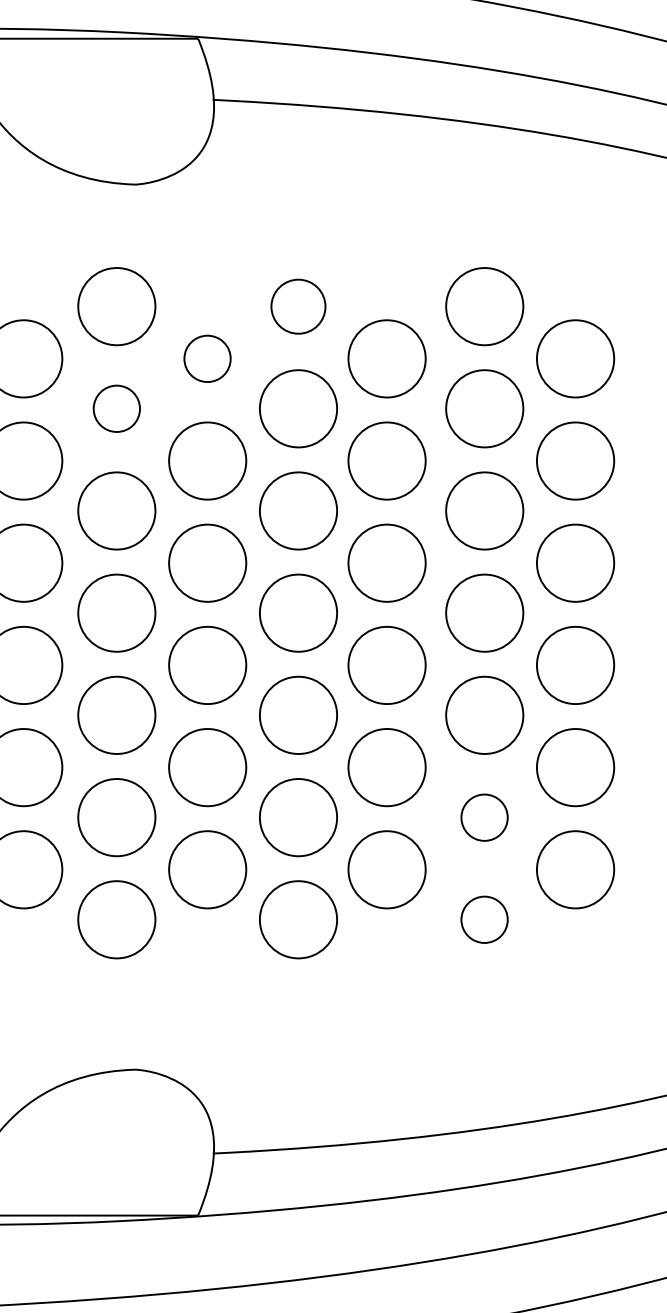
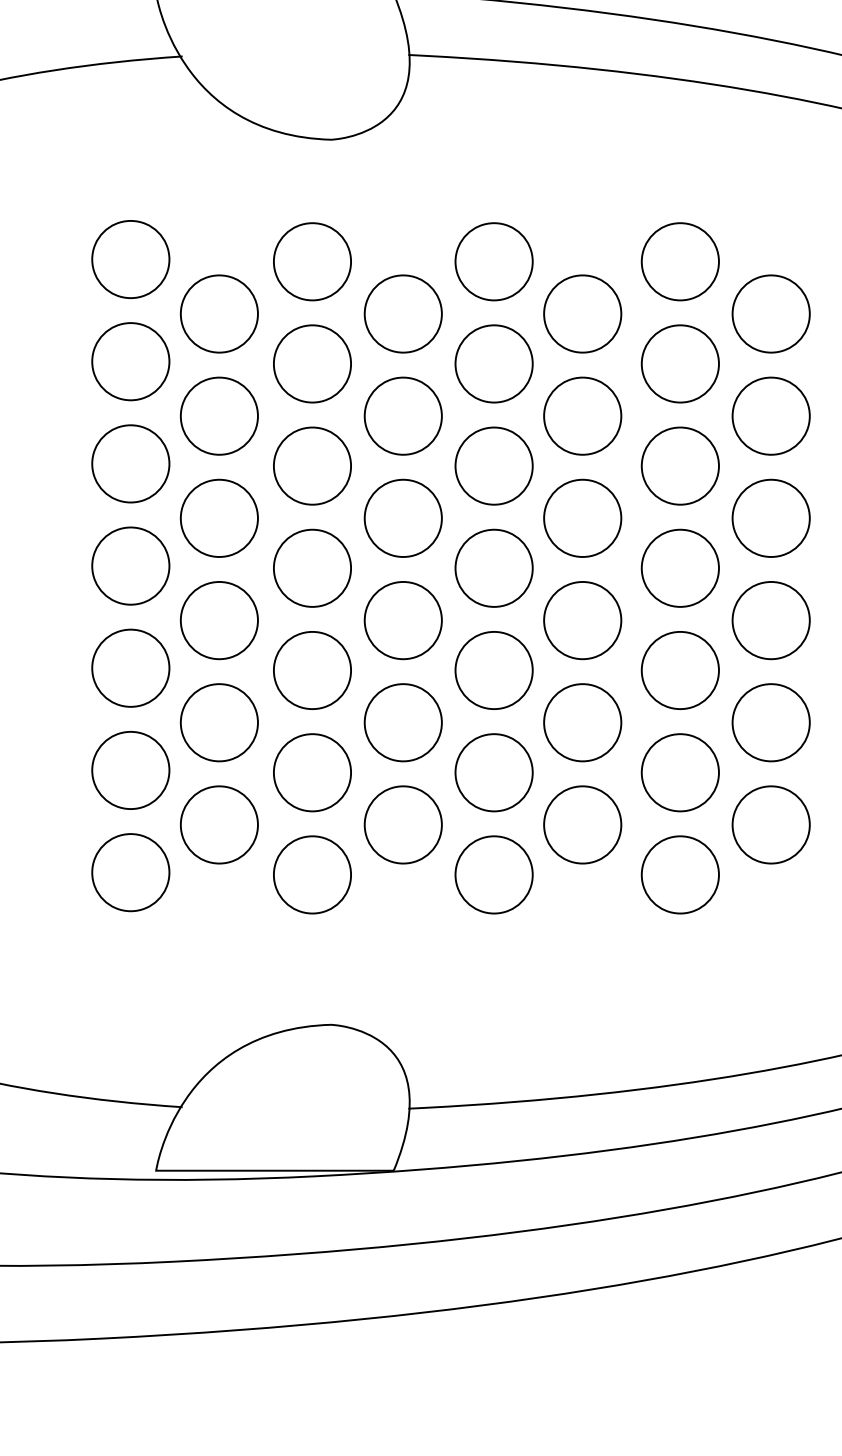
part: (297, 306) -> (493, 261), size x1.43
part: (206, 358) -> (402, 313), size x1.67
part: (116, 408) -> (312, 363), size x1.67
part: (483, 817) -> (679, 772), size x1.67
part: (483, 919) -> (679, 874), size x1.67

